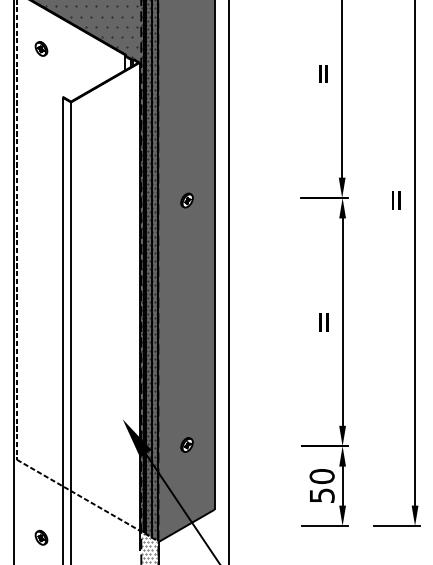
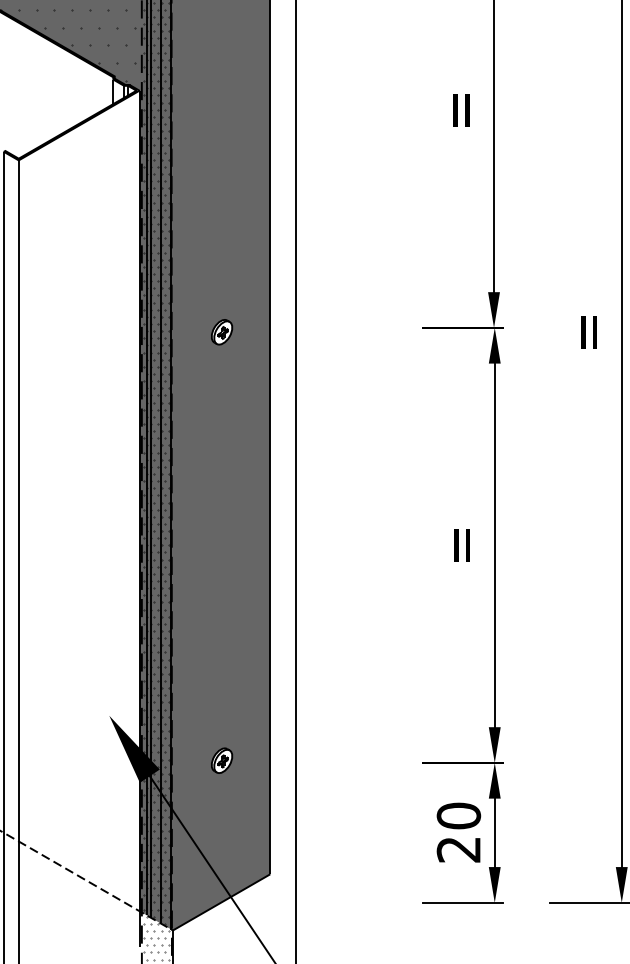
text: (321, 495) -> (457, 849), 50 -> 20

